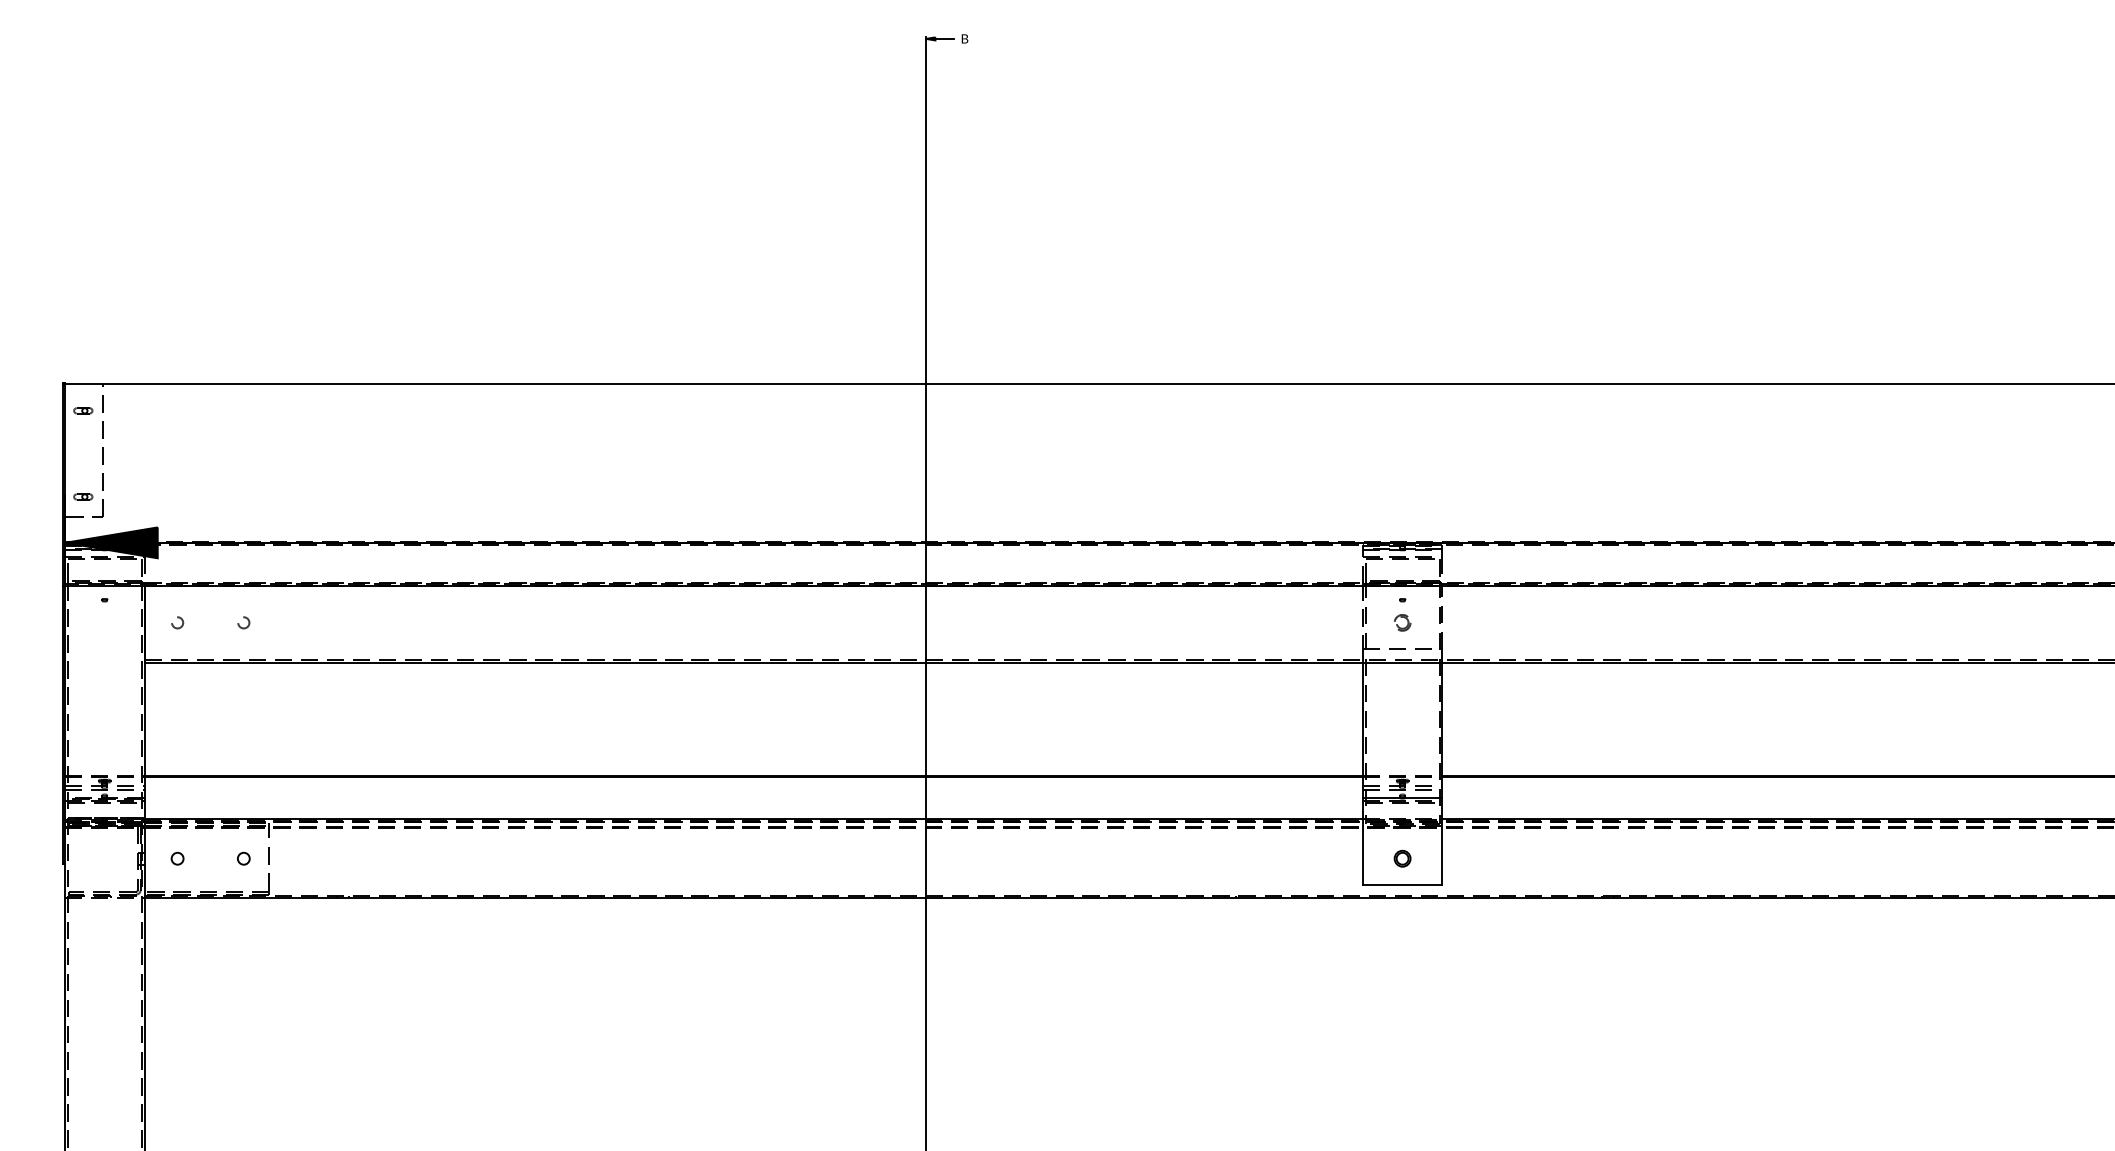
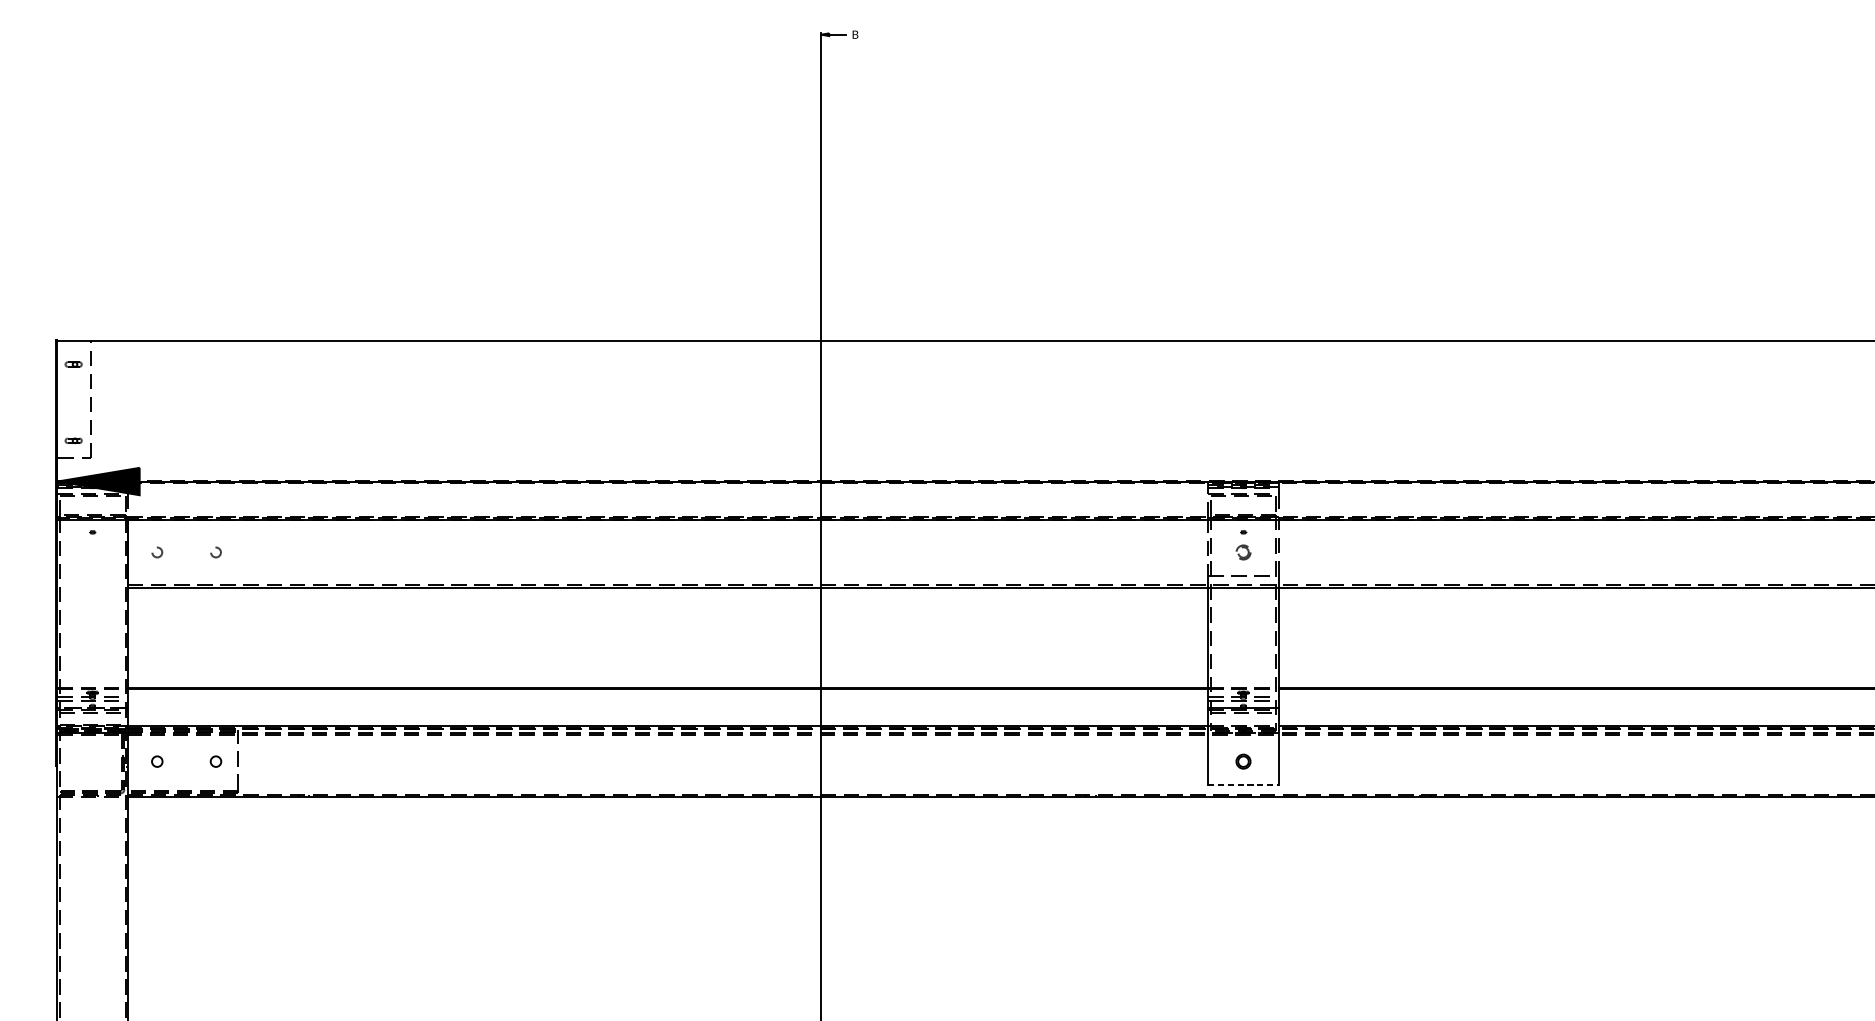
line: (1402, 885) -> (1243, 785), solid -> dashed

